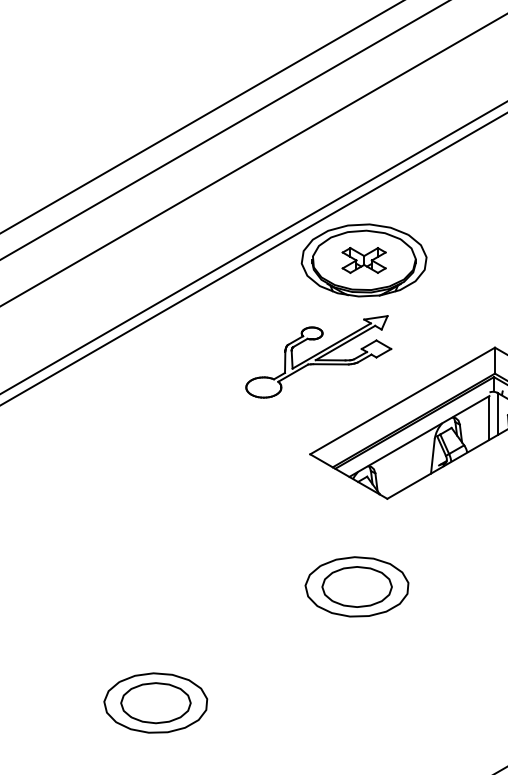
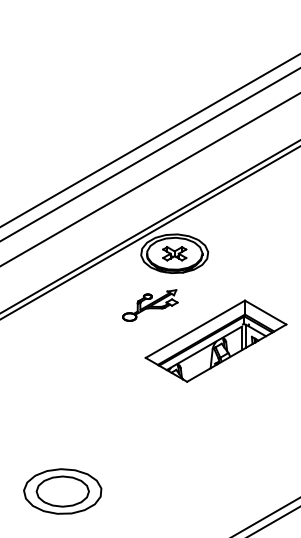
part: (319, 356) -> (150, 305), size x0.7
part: (356, 585) -> (170, 428), removed
part: (155, 703) -> (62, 491), size x1.4

